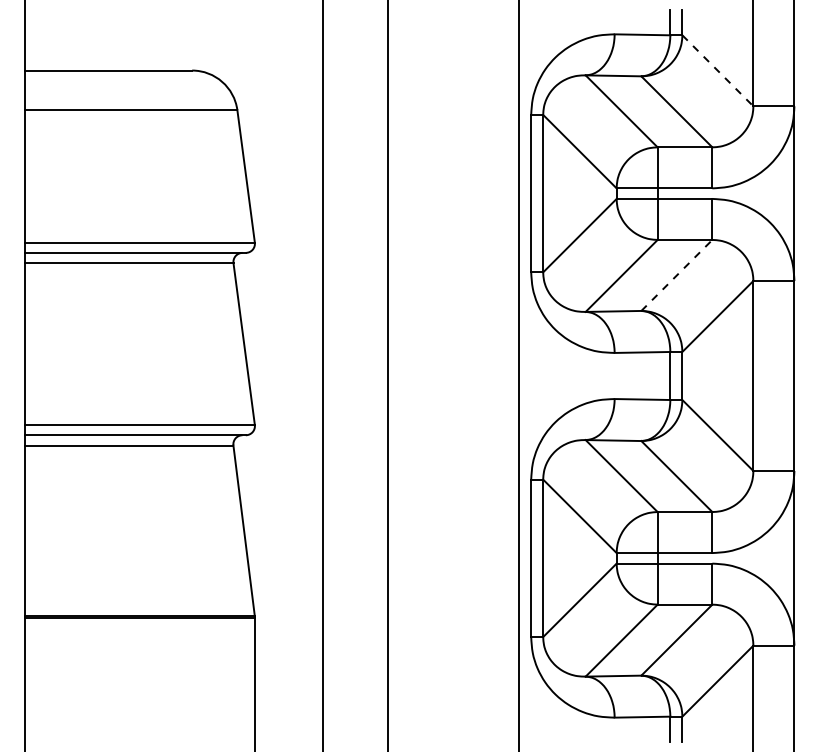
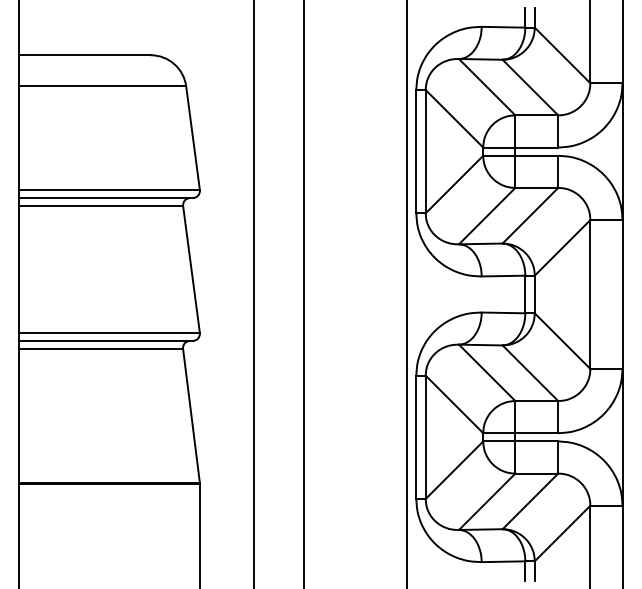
line: (718, 71) -> (563, 55), dashed -> solid
line: (677, 275) -> (530, 215), dashed -> solid

